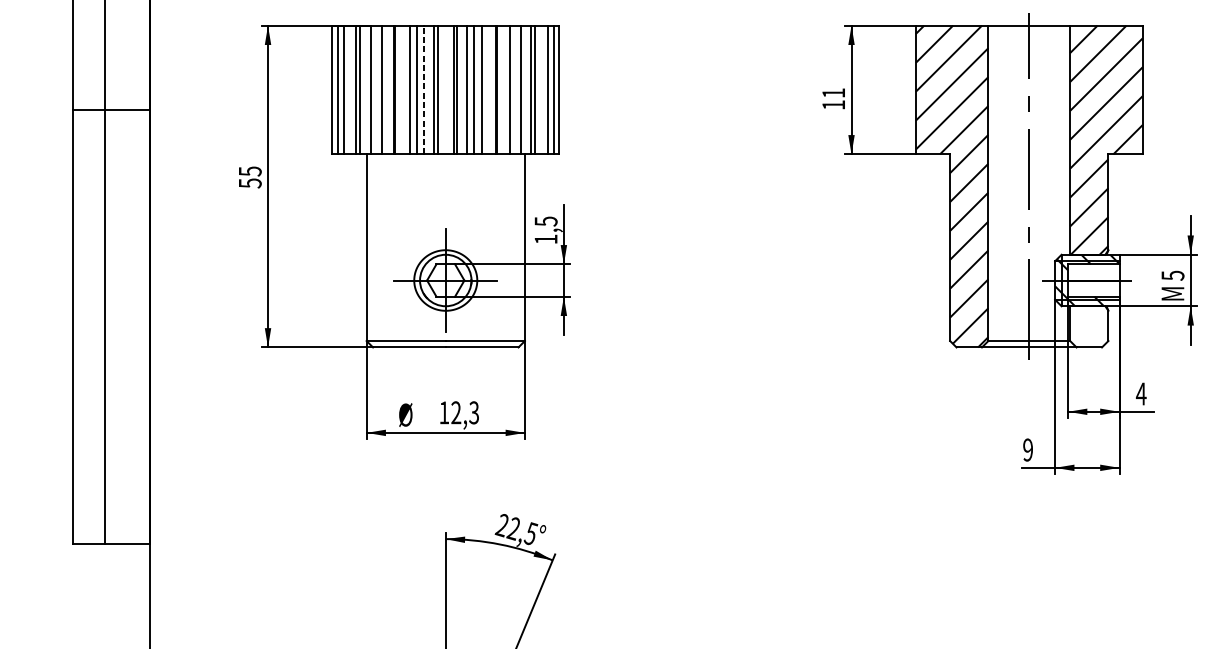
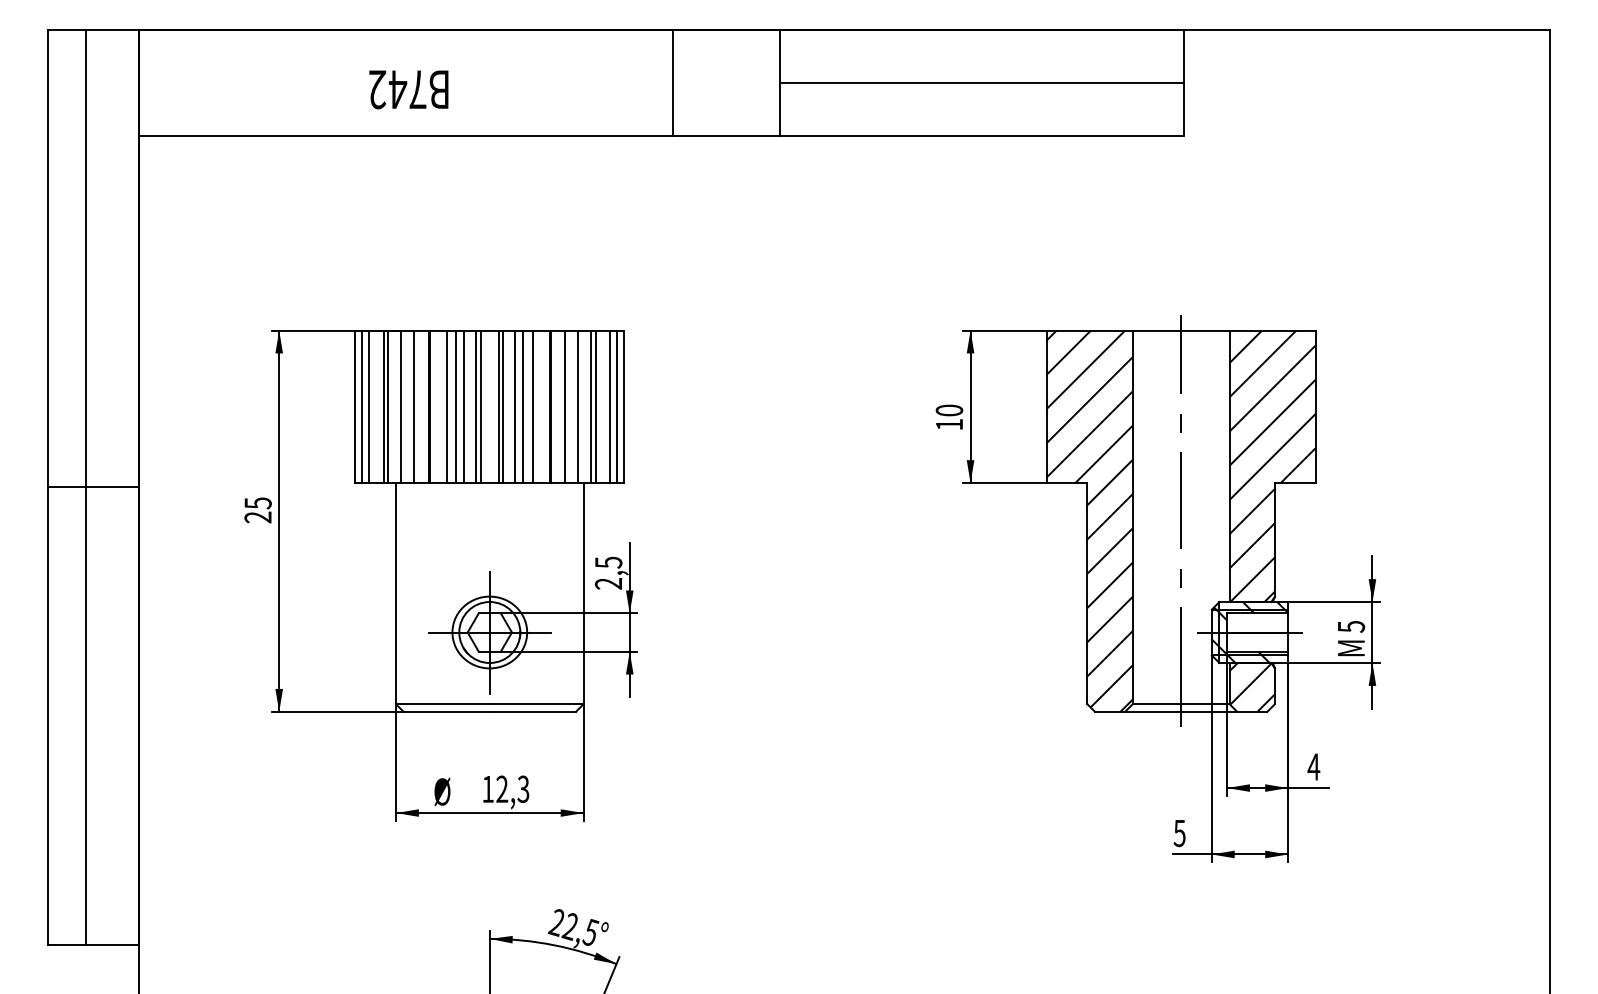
line: (424, 89) -> (464, 406), dashed -> solid
text: (833, 93) -> (949, 410), 11 -> 10
line: (111, 110) -> (93, 487), moved
text: (249, 183) -> (257, 517), 55 -> 25
text: (545, 239) -> (608, 583), 1,5 -> 2,5
hatch: (1088, 326) -> (1251, 687), added
text: (1027, 450) -> (1179, 833), 9 -> 5

